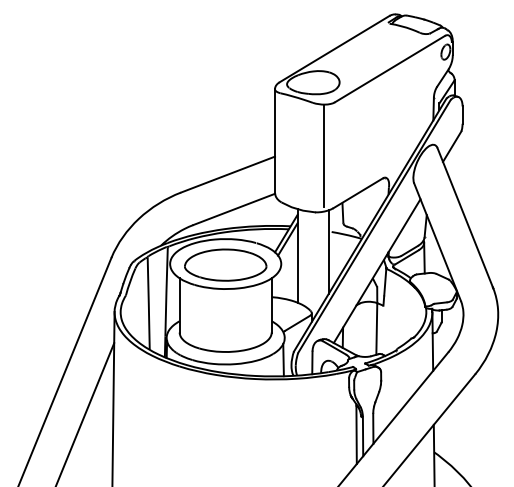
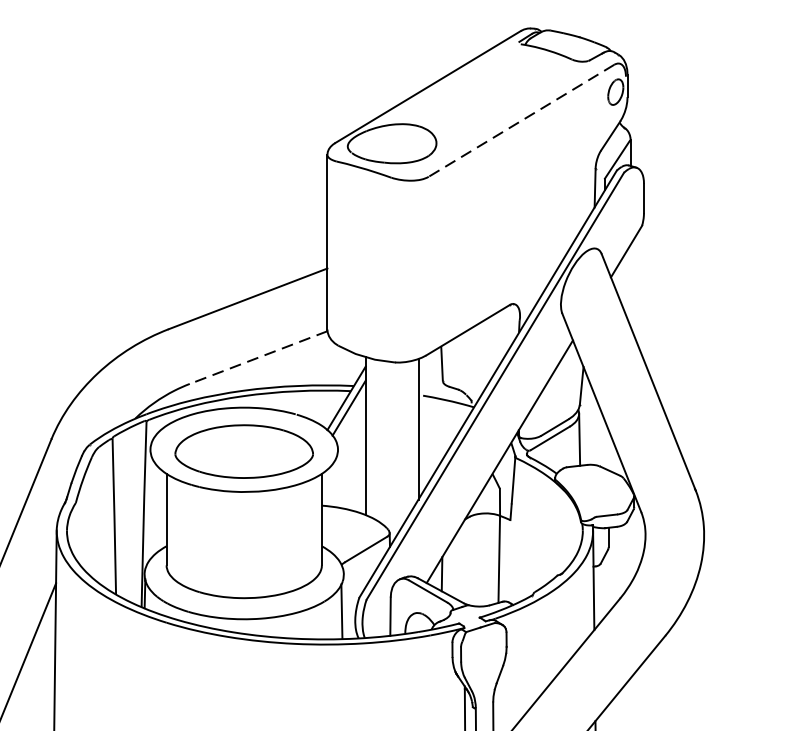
line: (389, 69) -> (520, 121), solid -> dashed
line: (324, 155) -> (410, 266), removed
line: (234, 209) -> (259, 357), solid -> dashed

